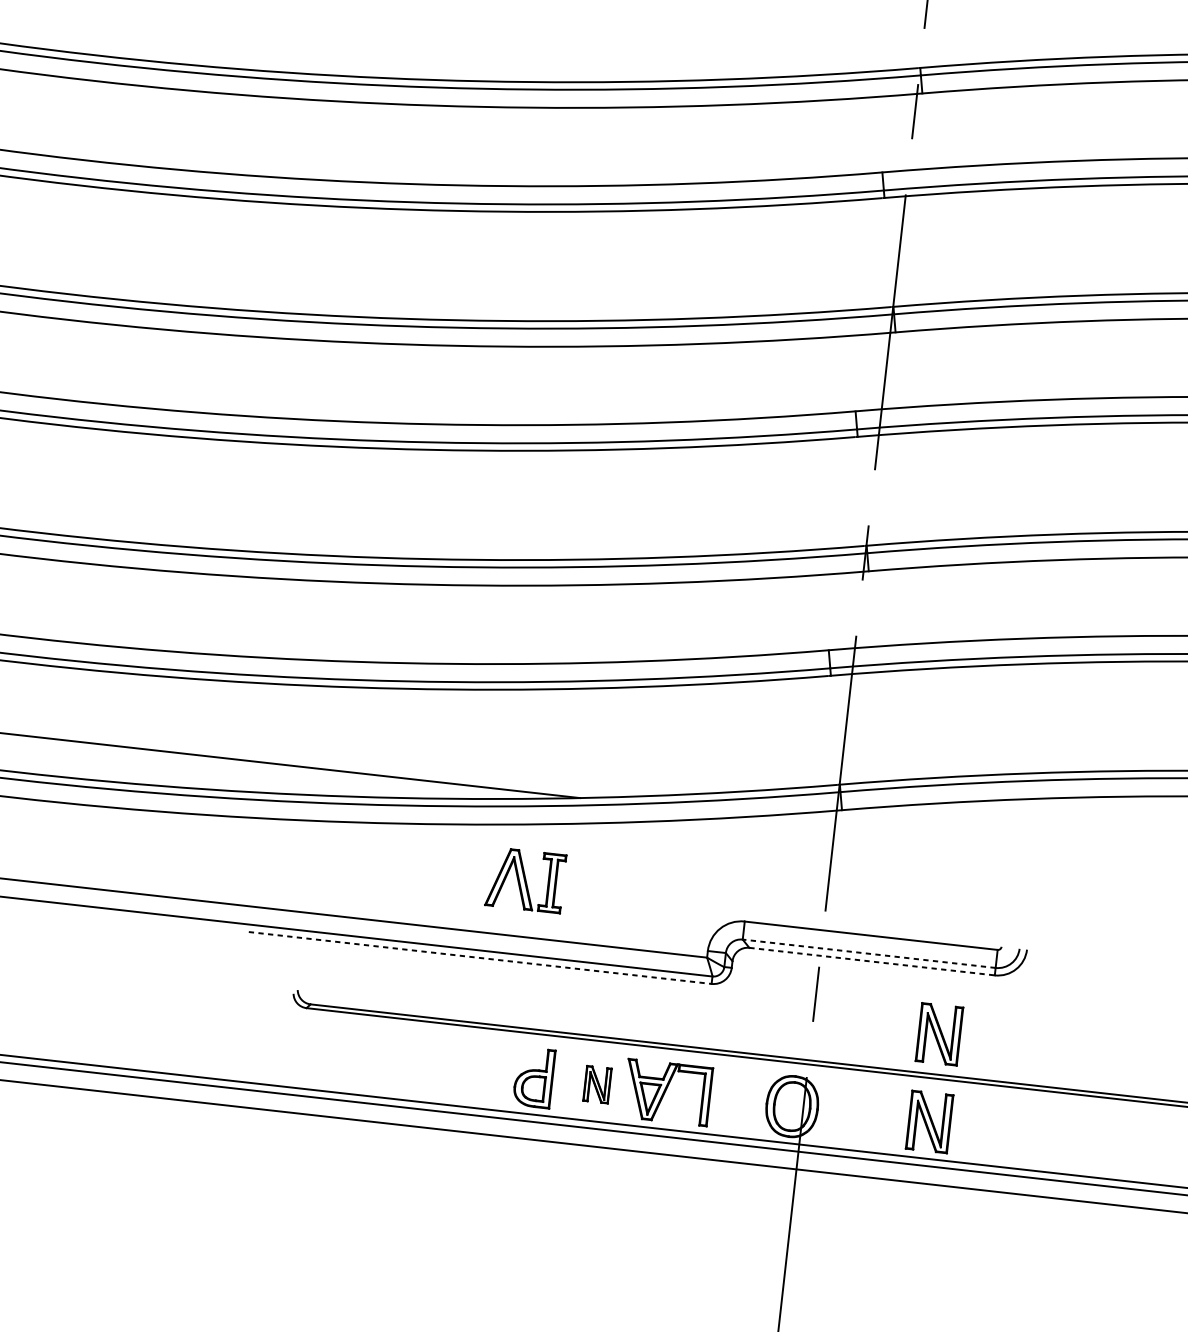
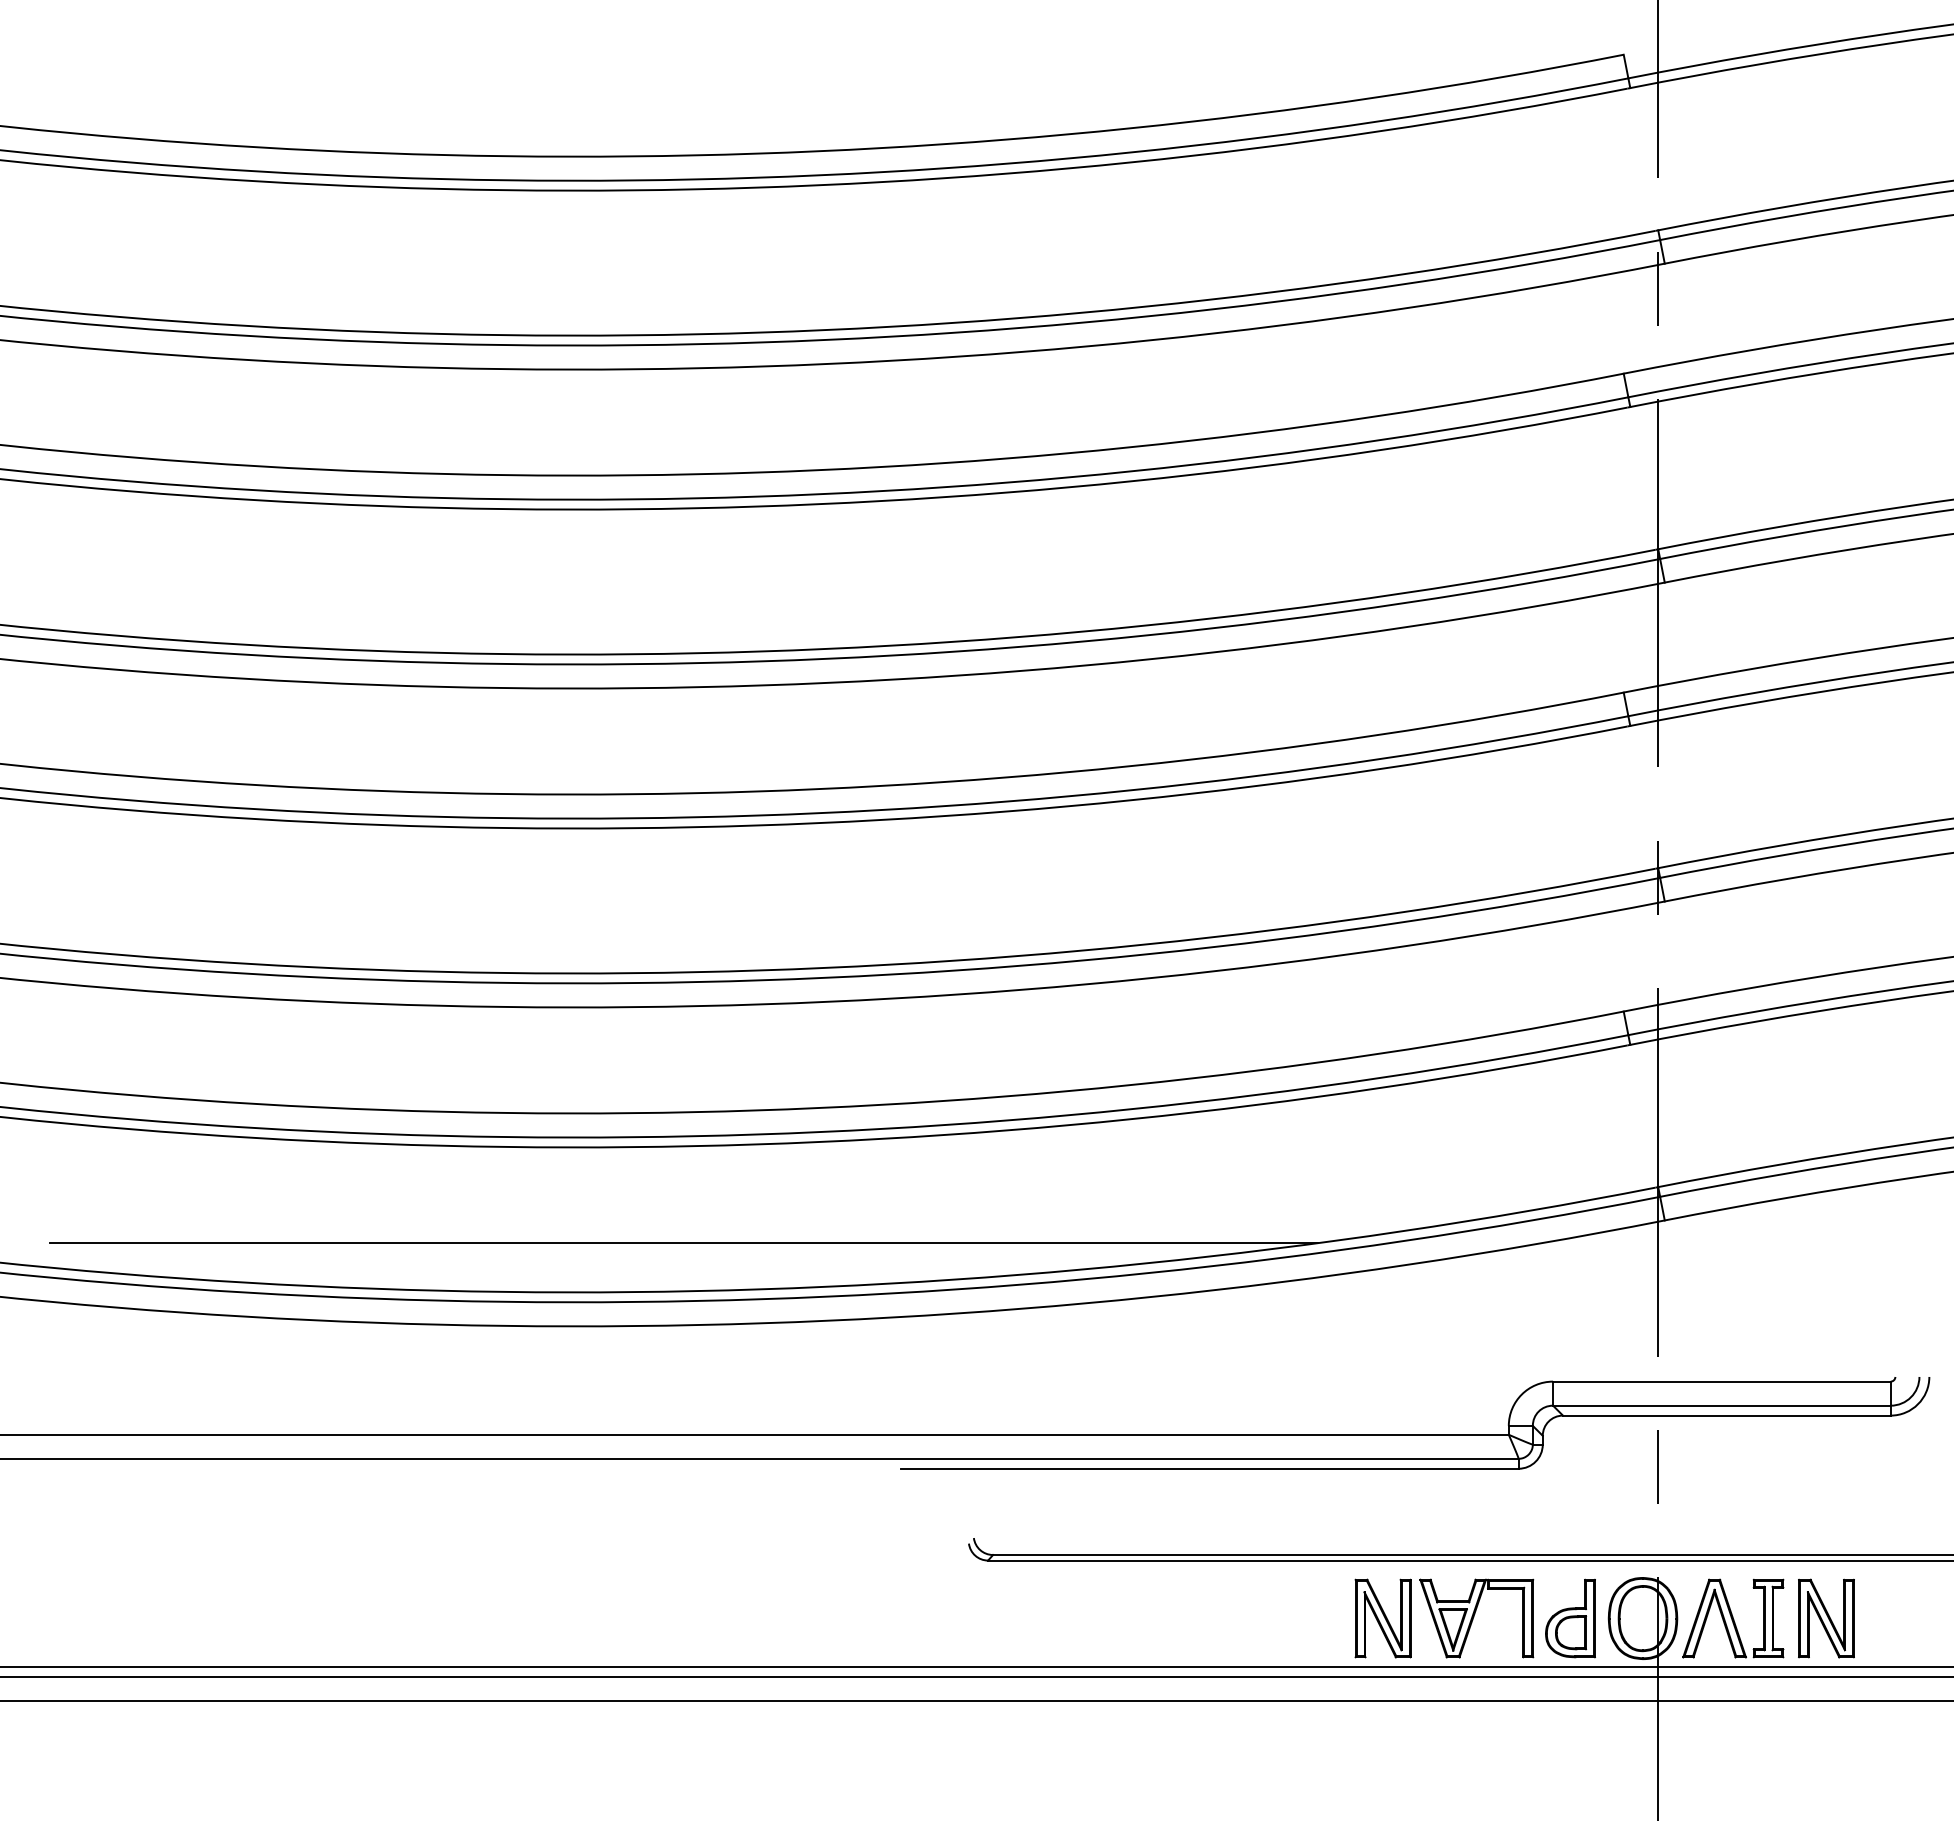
part: (525, 880) -> (1733, 1618), moved
line: (868, 953) -> (1721, 1405), dashed -> solid
line: (480, 957) -> (1209, 1468), dashed -> solid
line: (871, 961) -> (1726, 1415), dashed -> solid
part: (939, 1034) -> (1826, 1501), removed
part: (534, 1077) -> (1570, 1618), moved
part: (597, 1084) -> (1382, 1618), size x1.67

